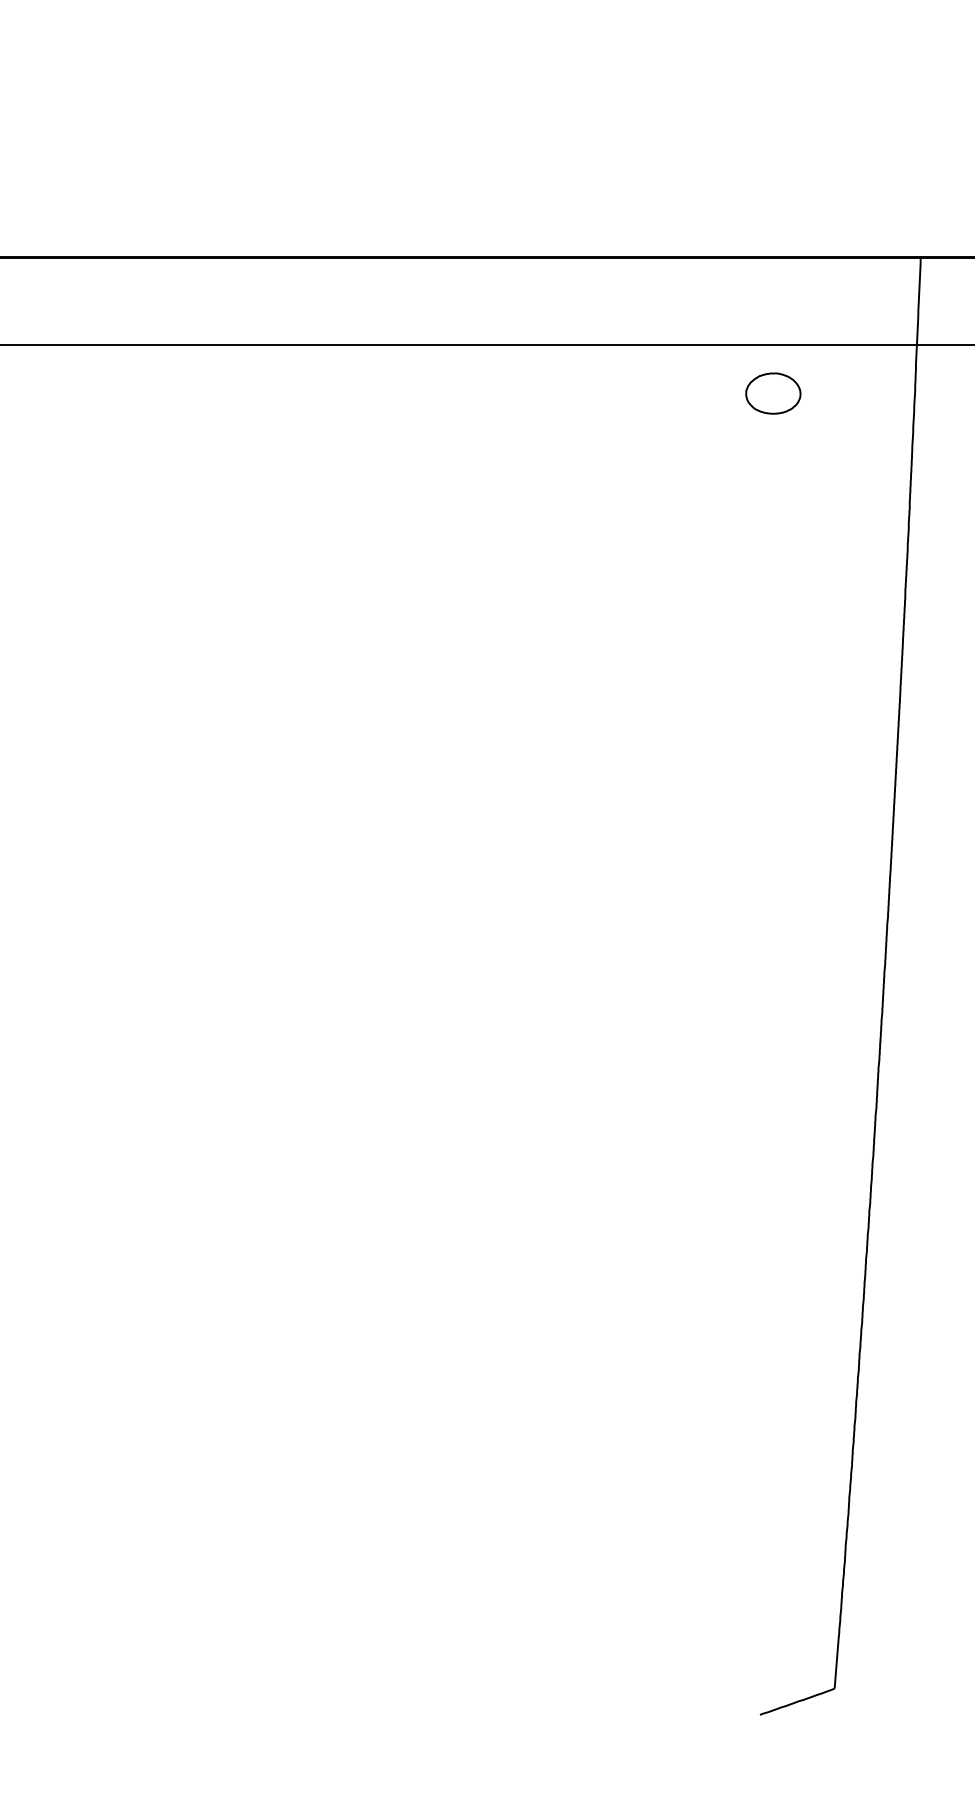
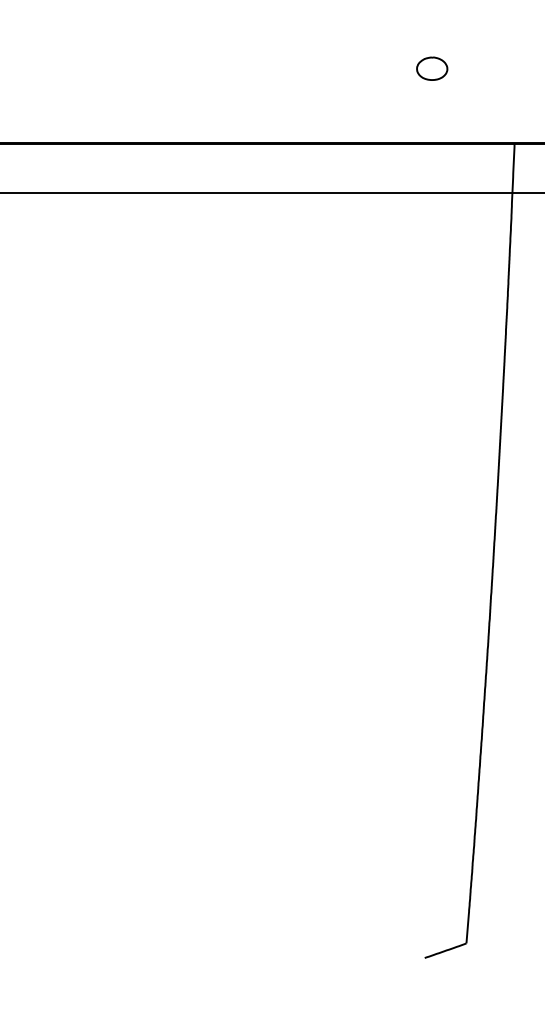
part: (773, 393) -> (432, 68), moved

